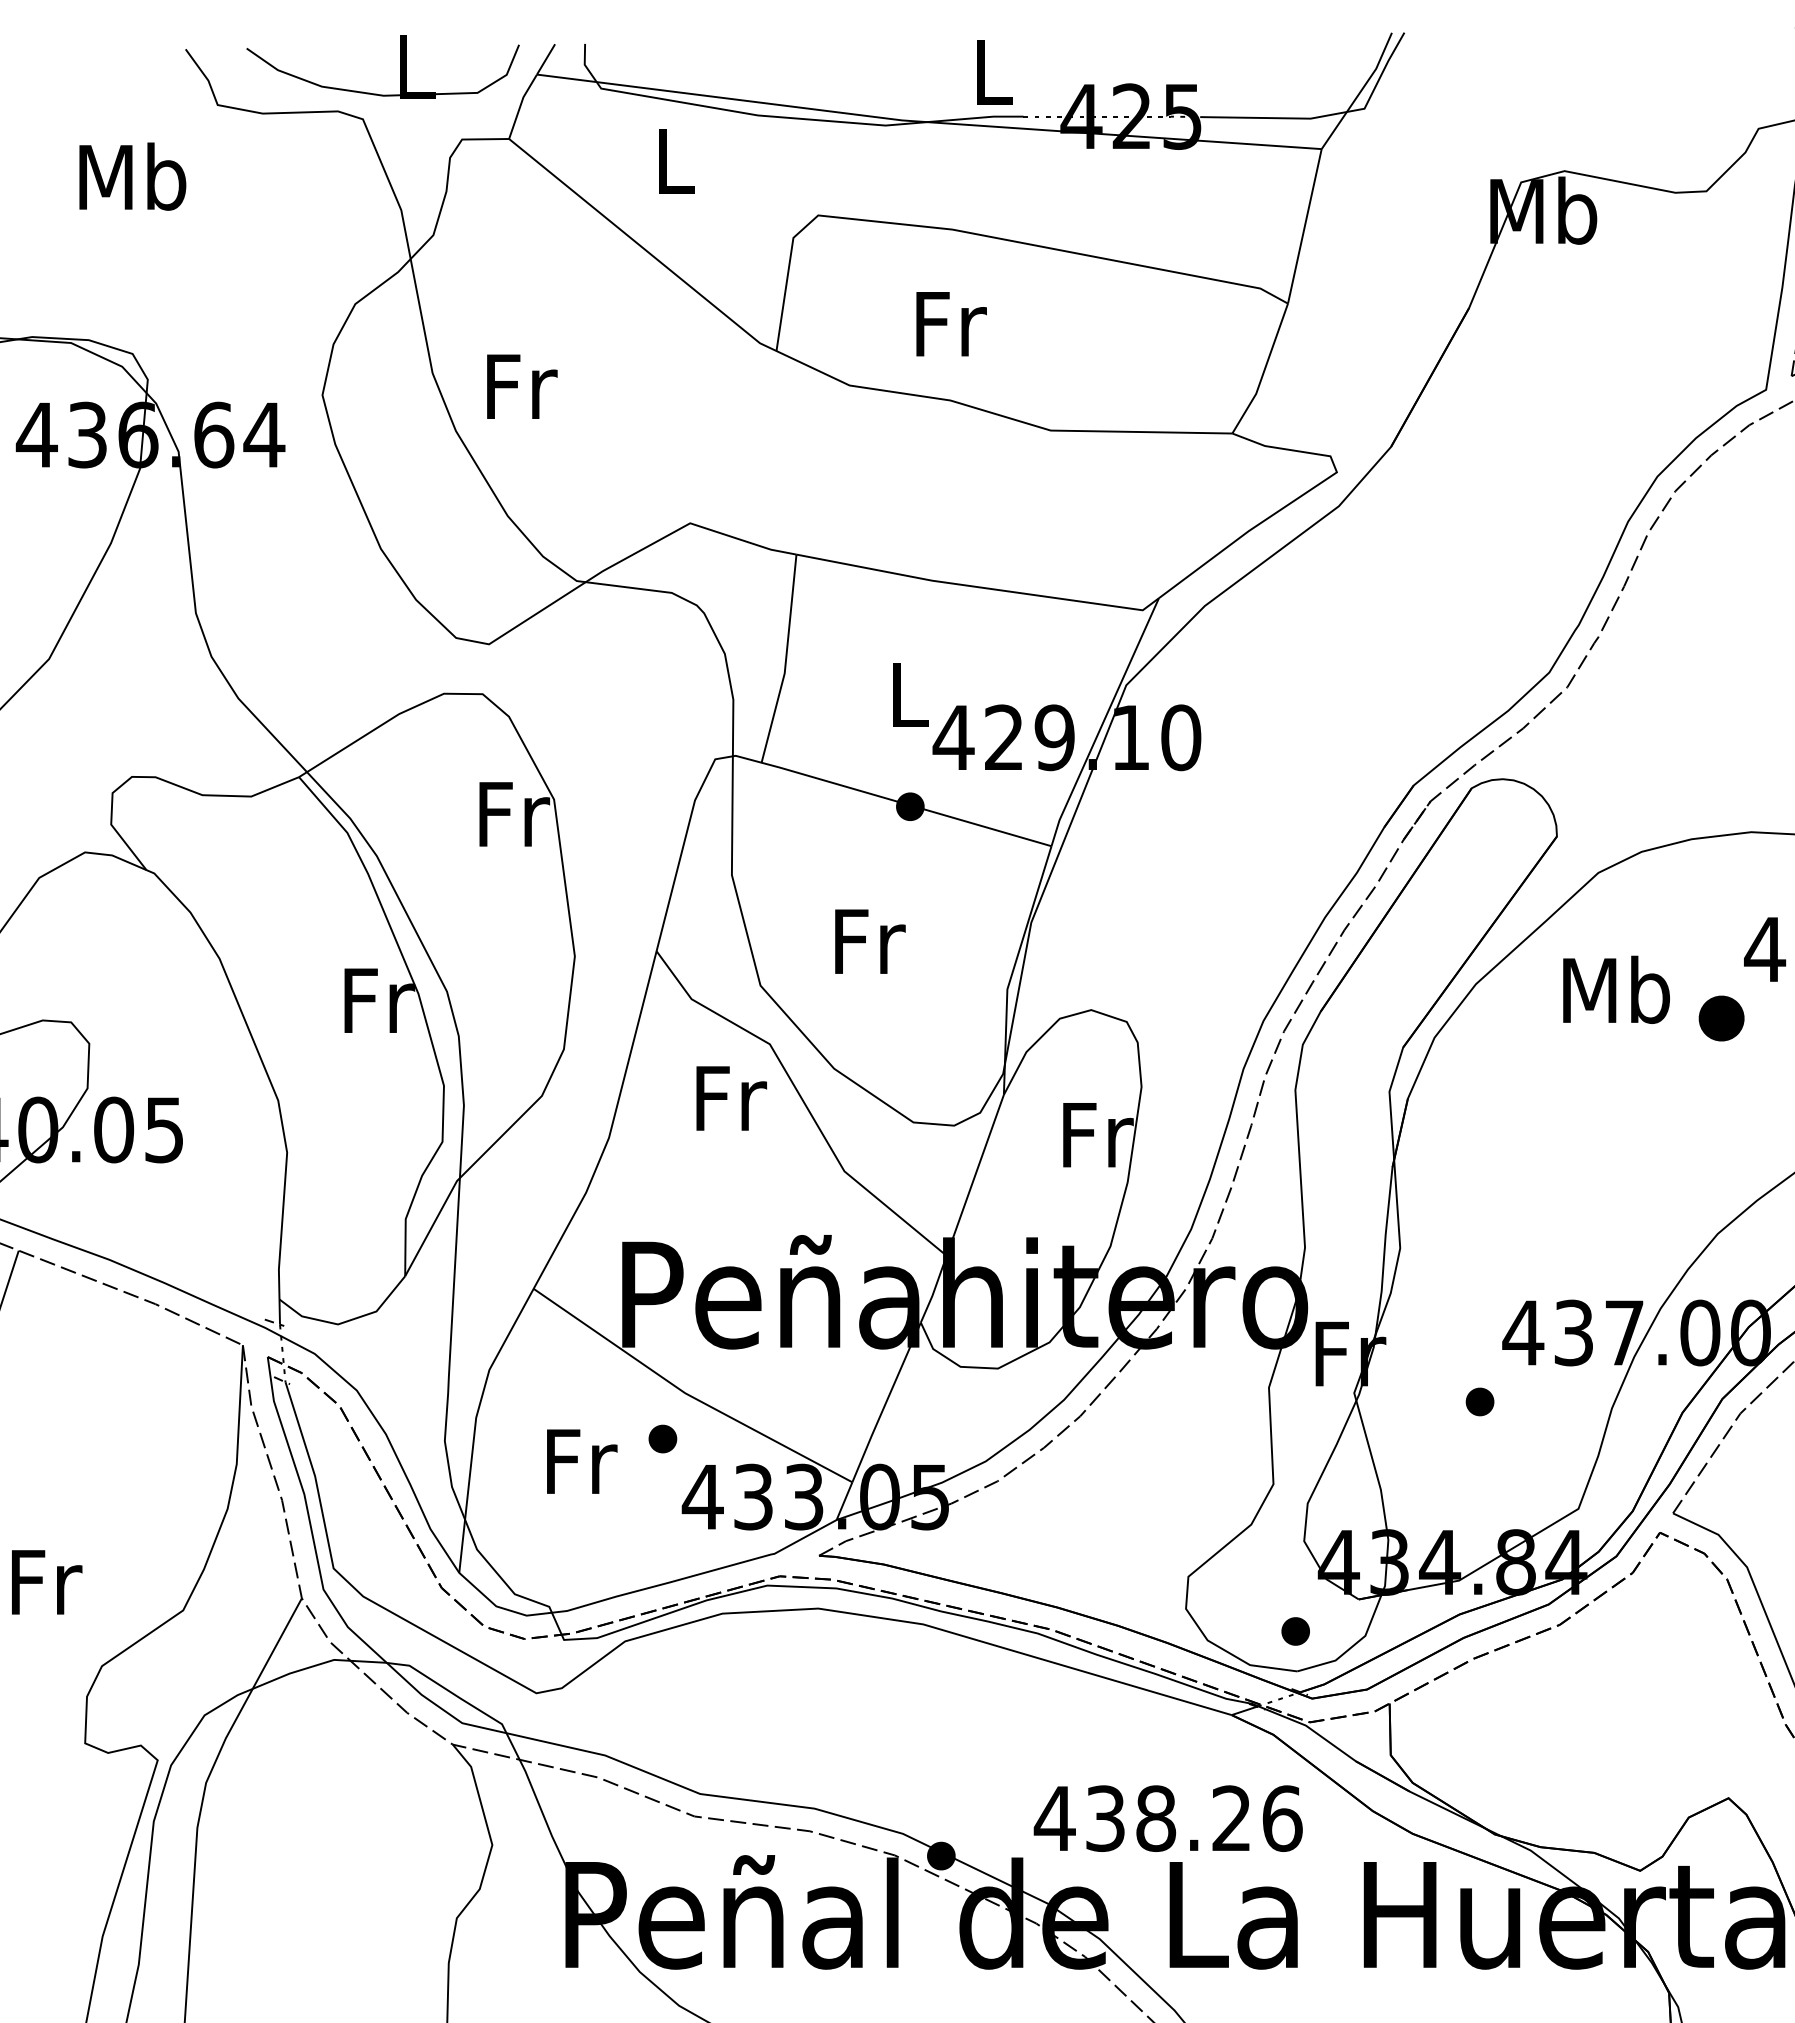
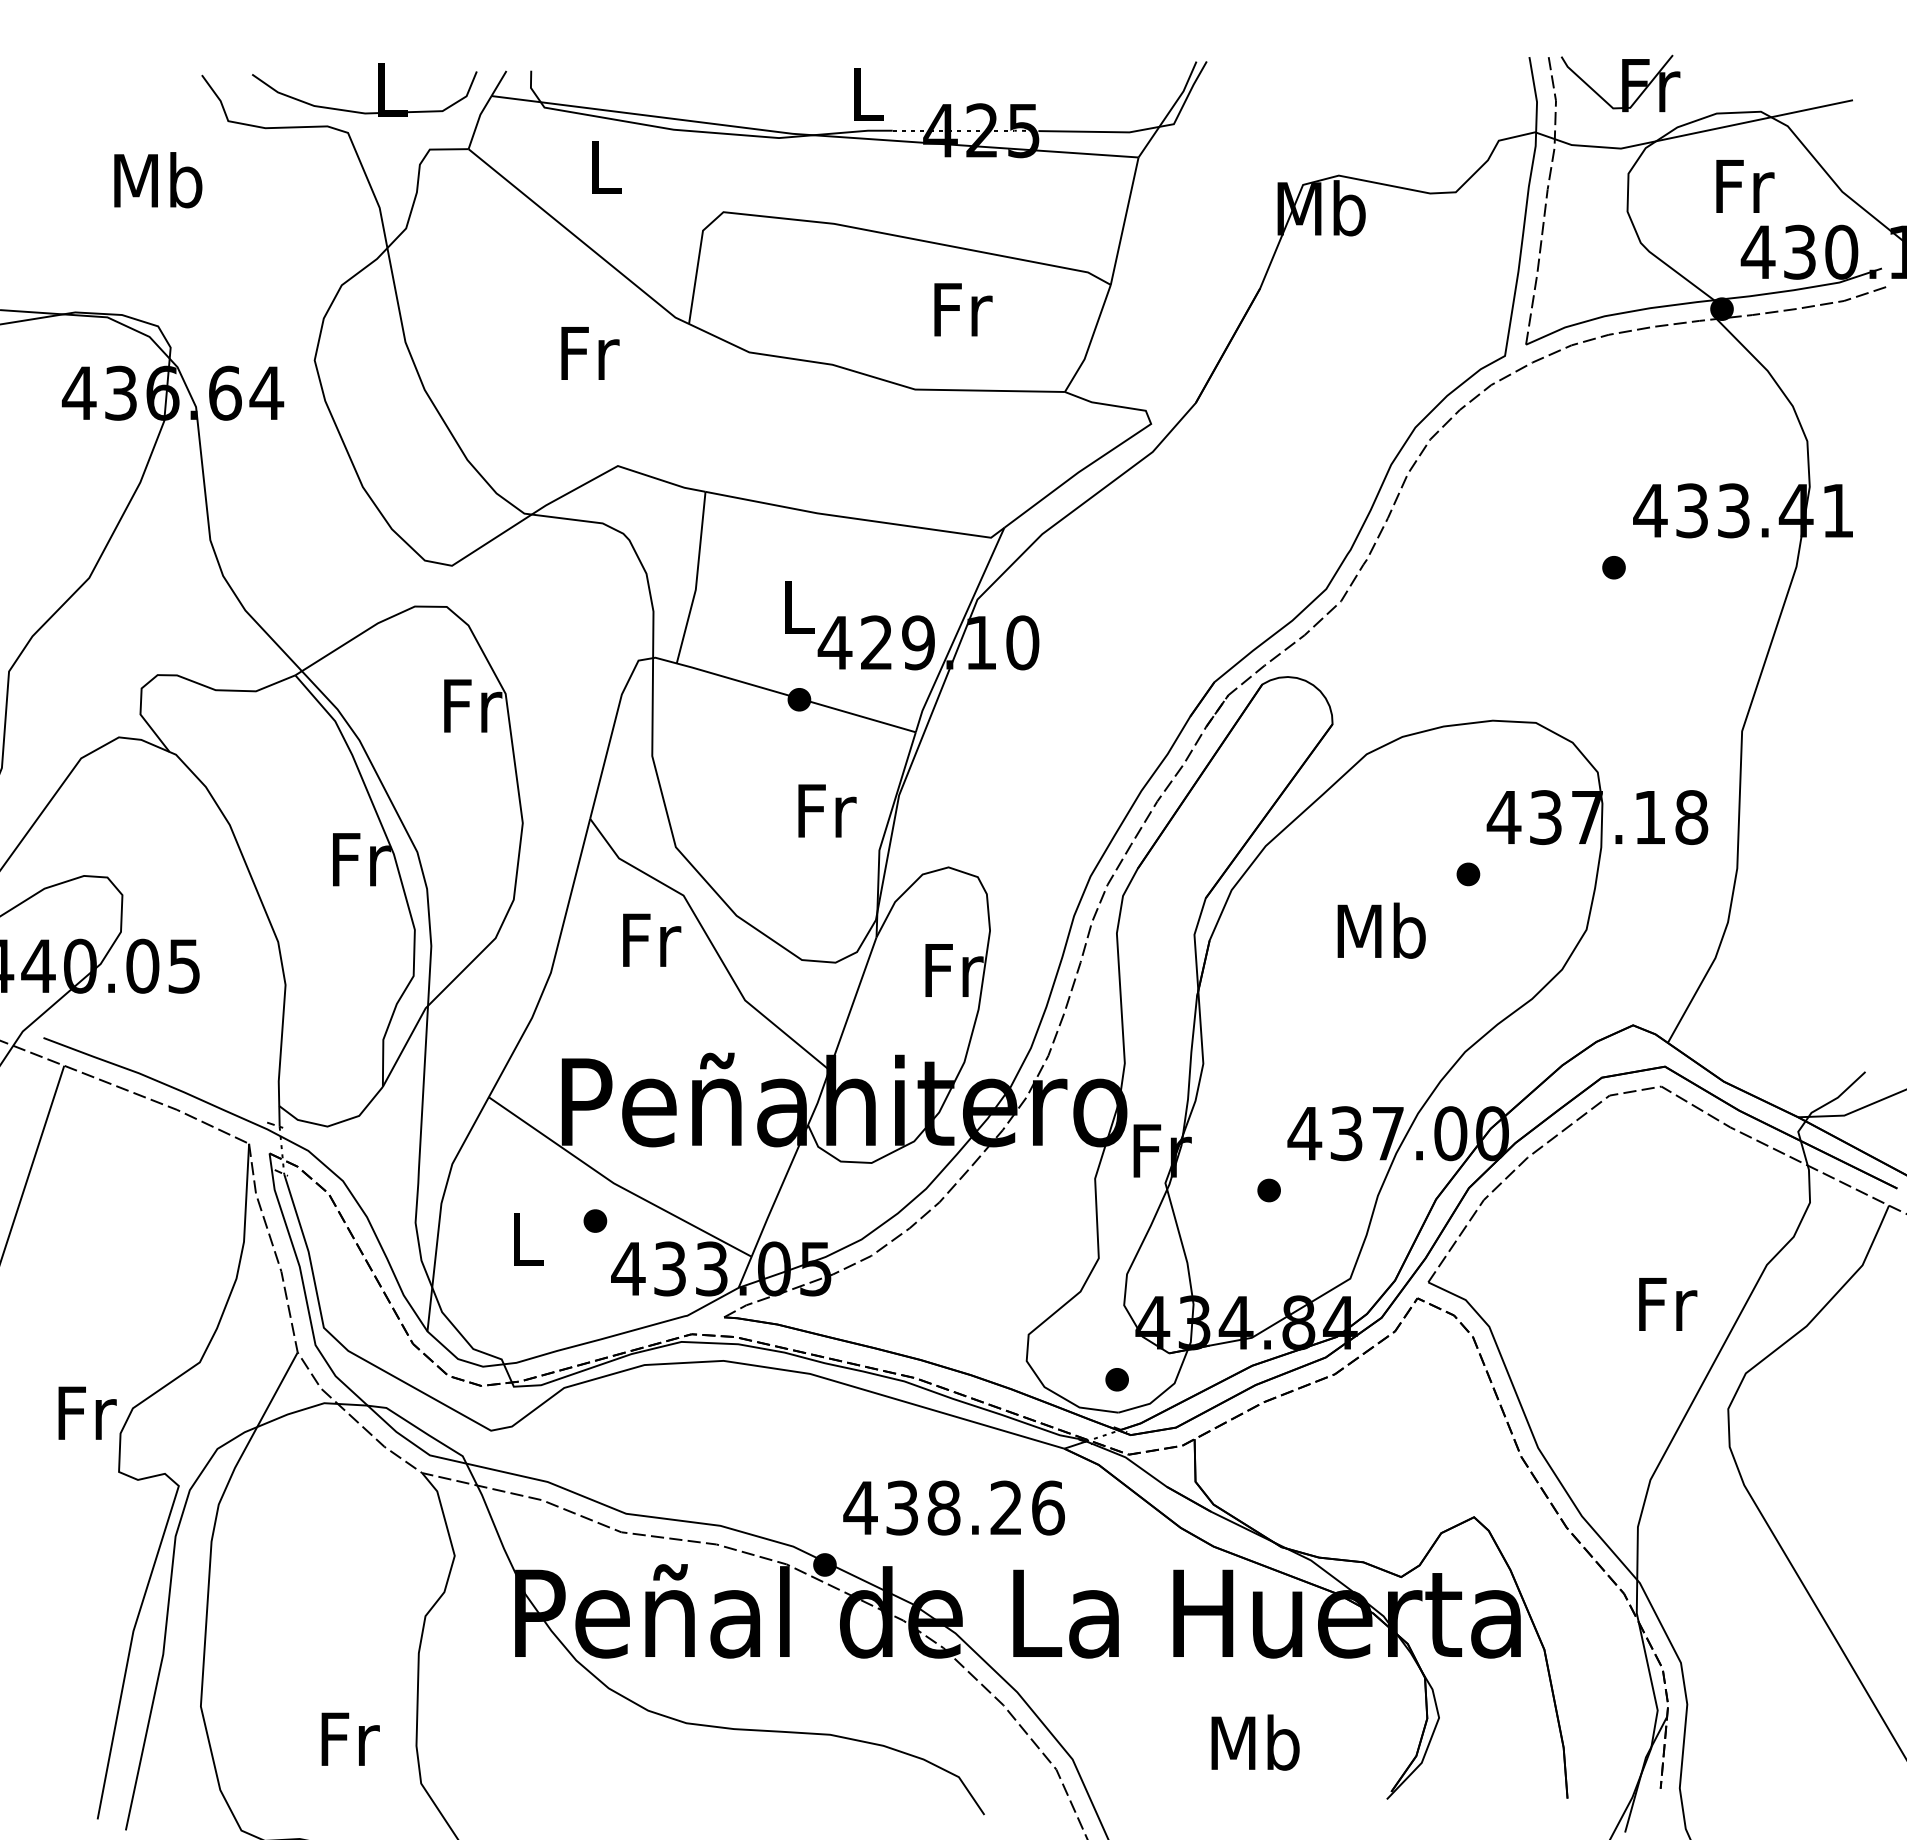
text: (951, 323) -> (963, 309), moved
text: (522, 386) -> (590, 353), moved
text: (870, 941) -> (827, 810), moved
text: (1616, 989) -> (1381, 930), moved
part: (1721, 1018) -> (1468, 874), size x0.62
text: (581, 1461) -> (528, 1239), Fr -> L
text: (46, 1581) -> (87, 1412), moved
text: (1167, 1817) -> (953, 1507), moved

